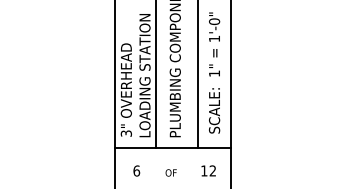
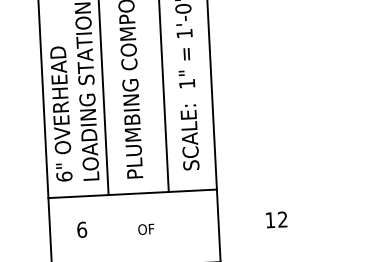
text: (125, 133) -> (63, 176), 3" -> 6"
text: (208, 170) -> (276, 219), moved
text: (170, 172) -> (145, 228), moved

